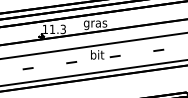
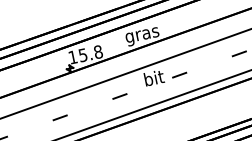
text: (57, 29) -> (90, 53), 11.3 -> 15.8

